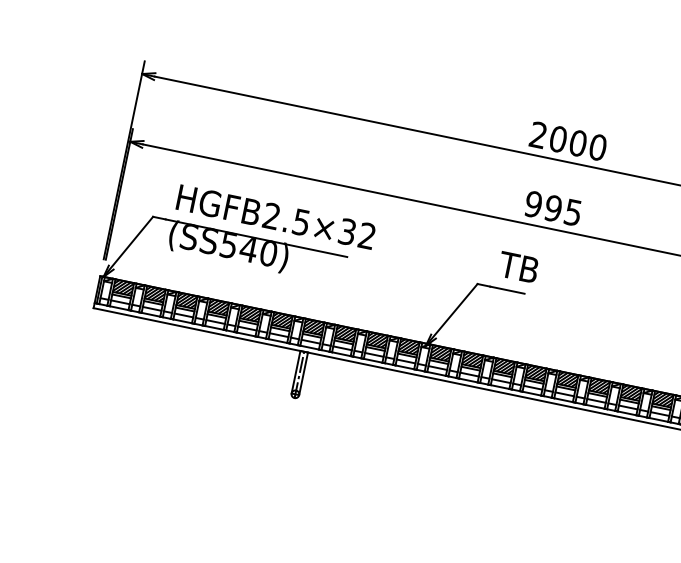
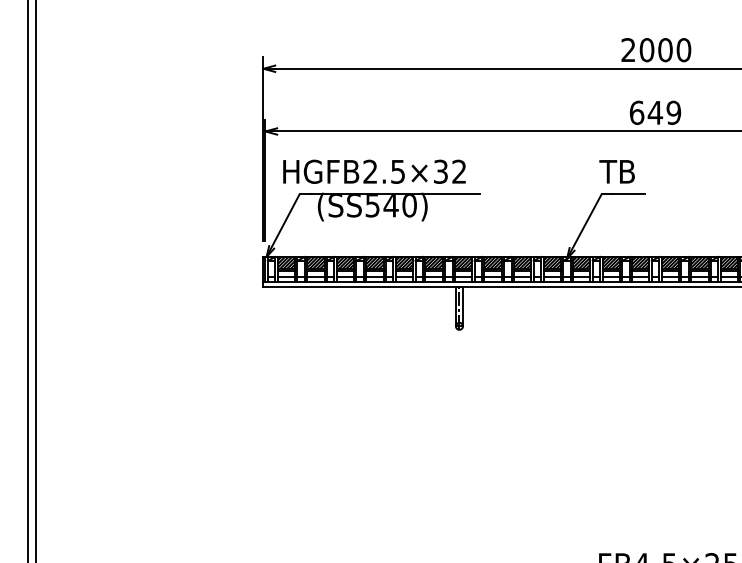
text: (553, 208) -> (655, 112), 995 -> 649
text: (276, 216) -> (374, 171), moved
text: (517, 266) -> (616, 171), moved

